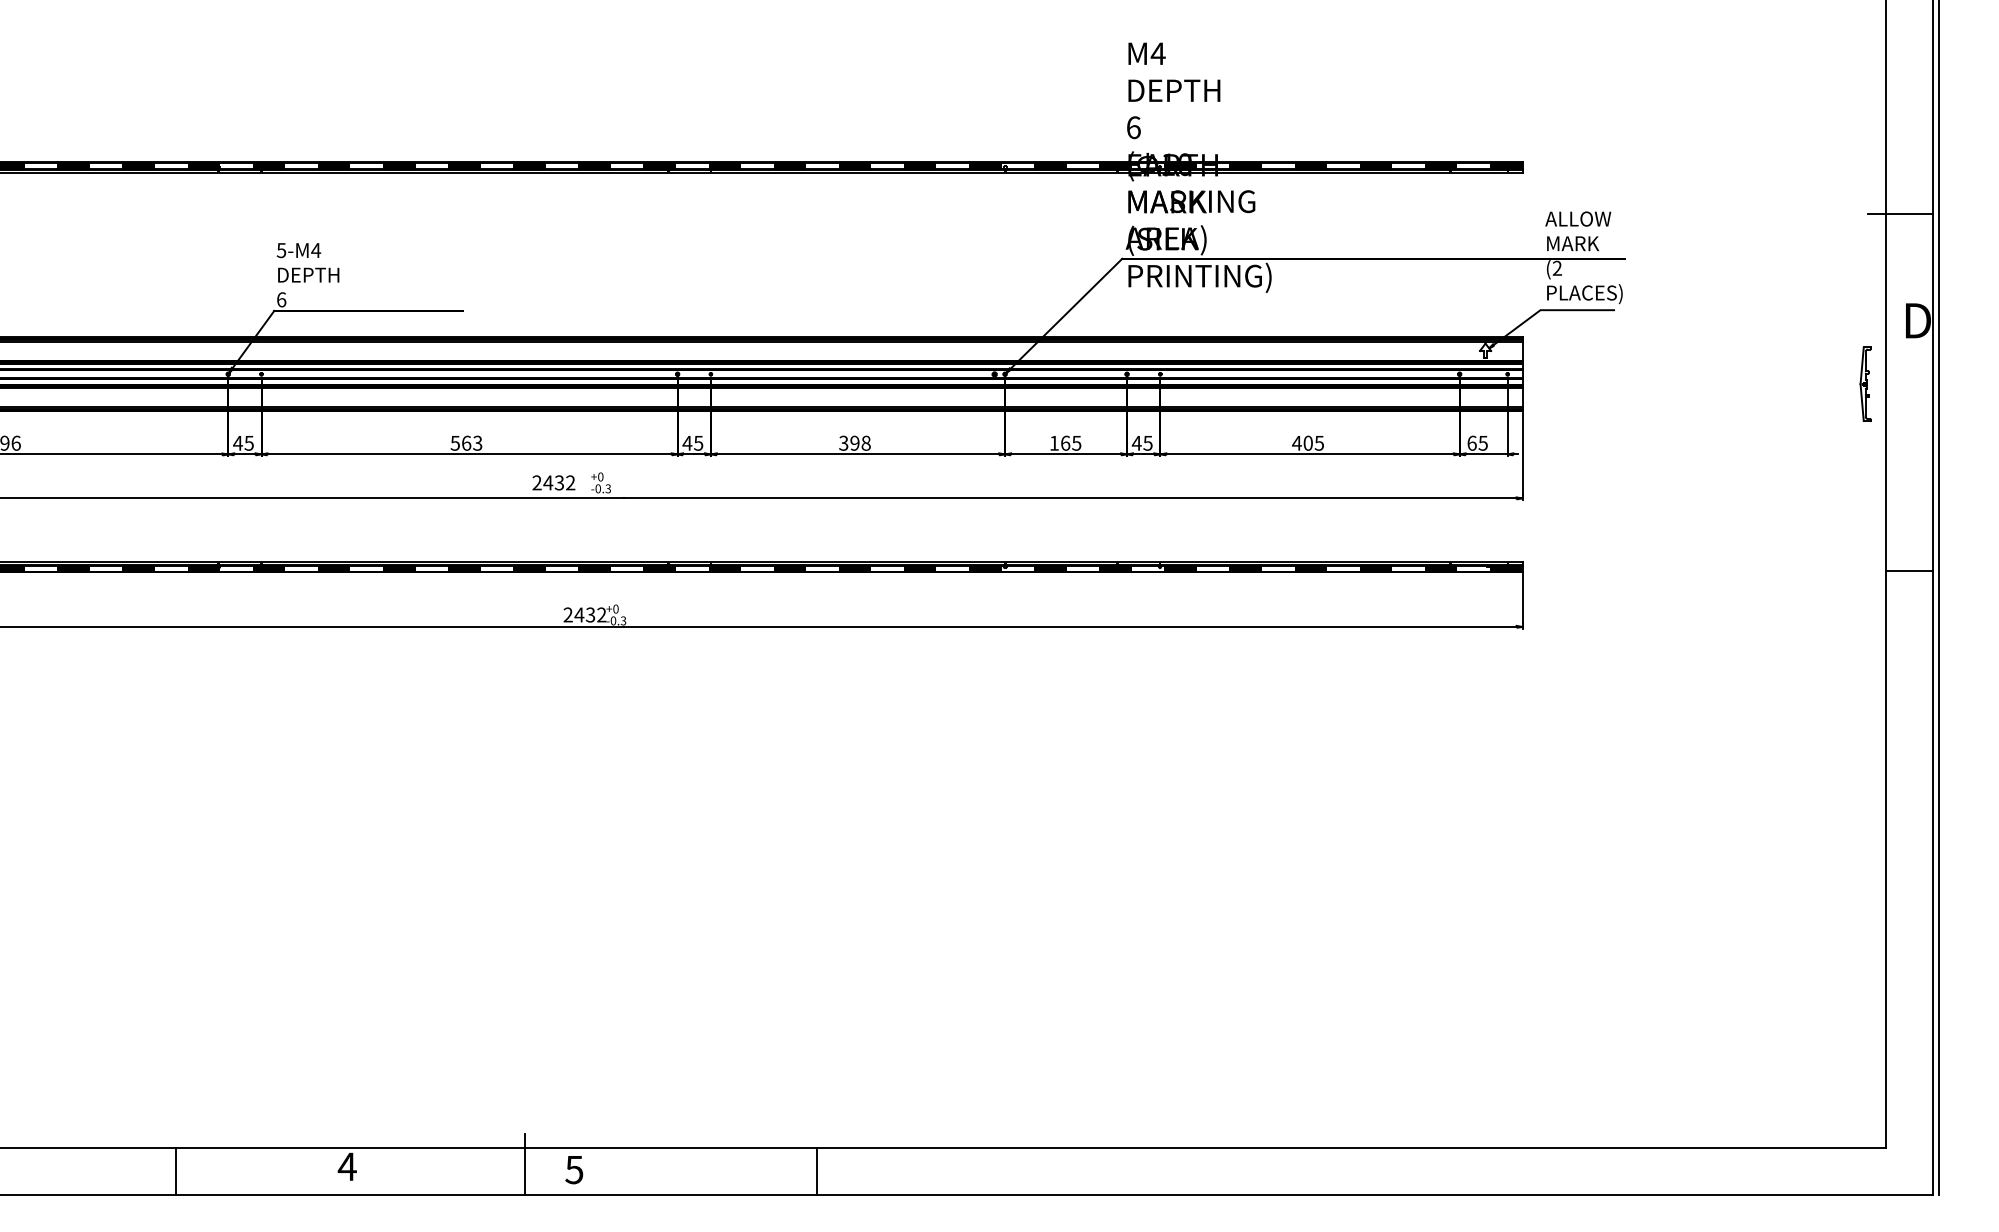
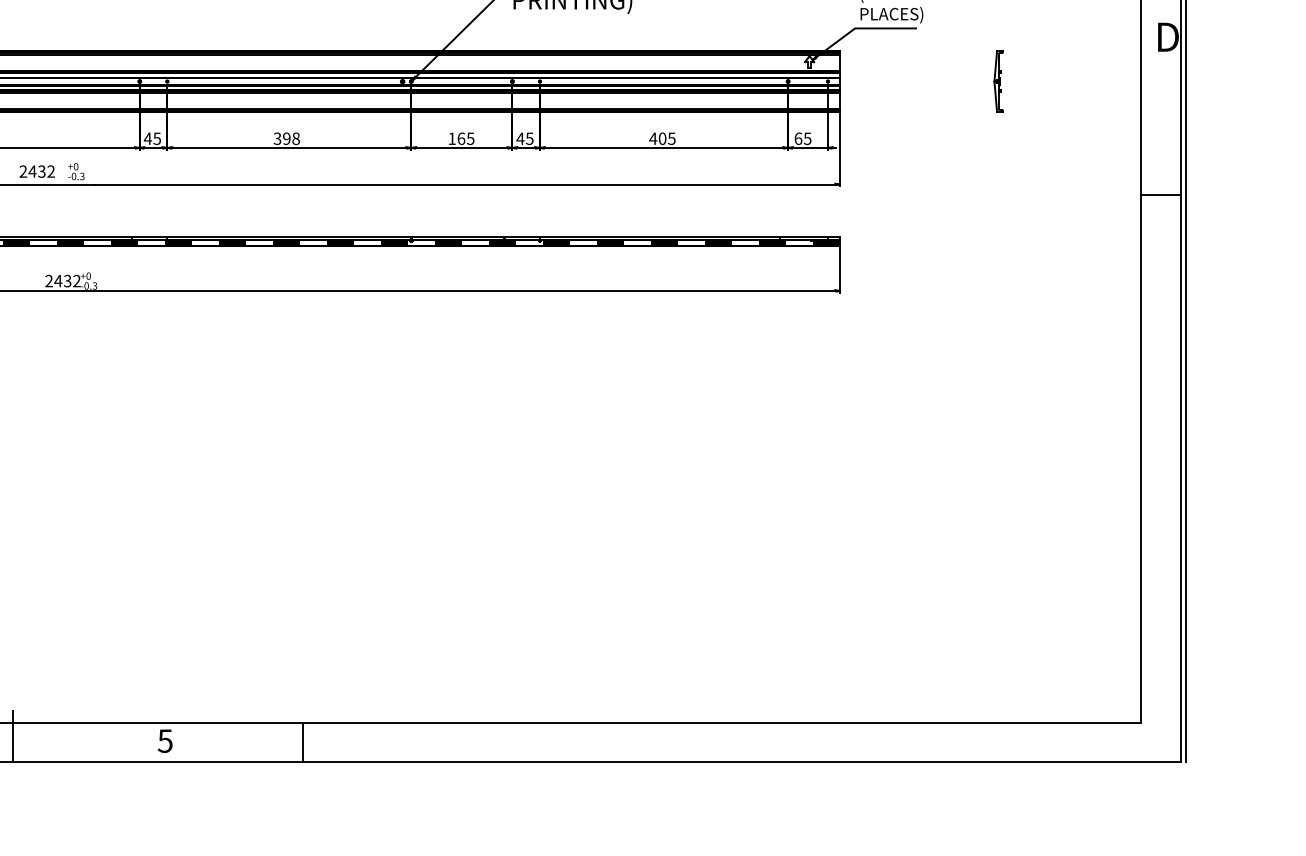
part: (1865, 383) -> (998, 80), moved
line: (1909, 571) -> (1161, 195), moved
text: (574, 1170) -> (165, 741), moved
line: (817, 1171) -> (303, 742), moved

